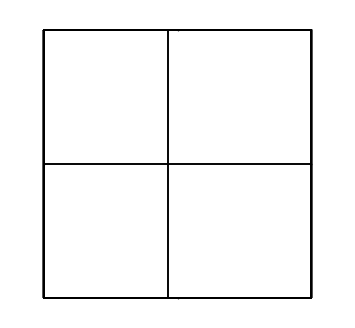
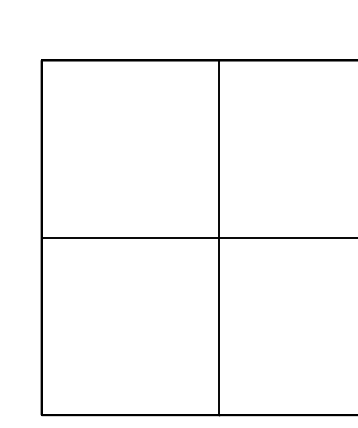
line: (167, 163) -> (219, 237), moved

